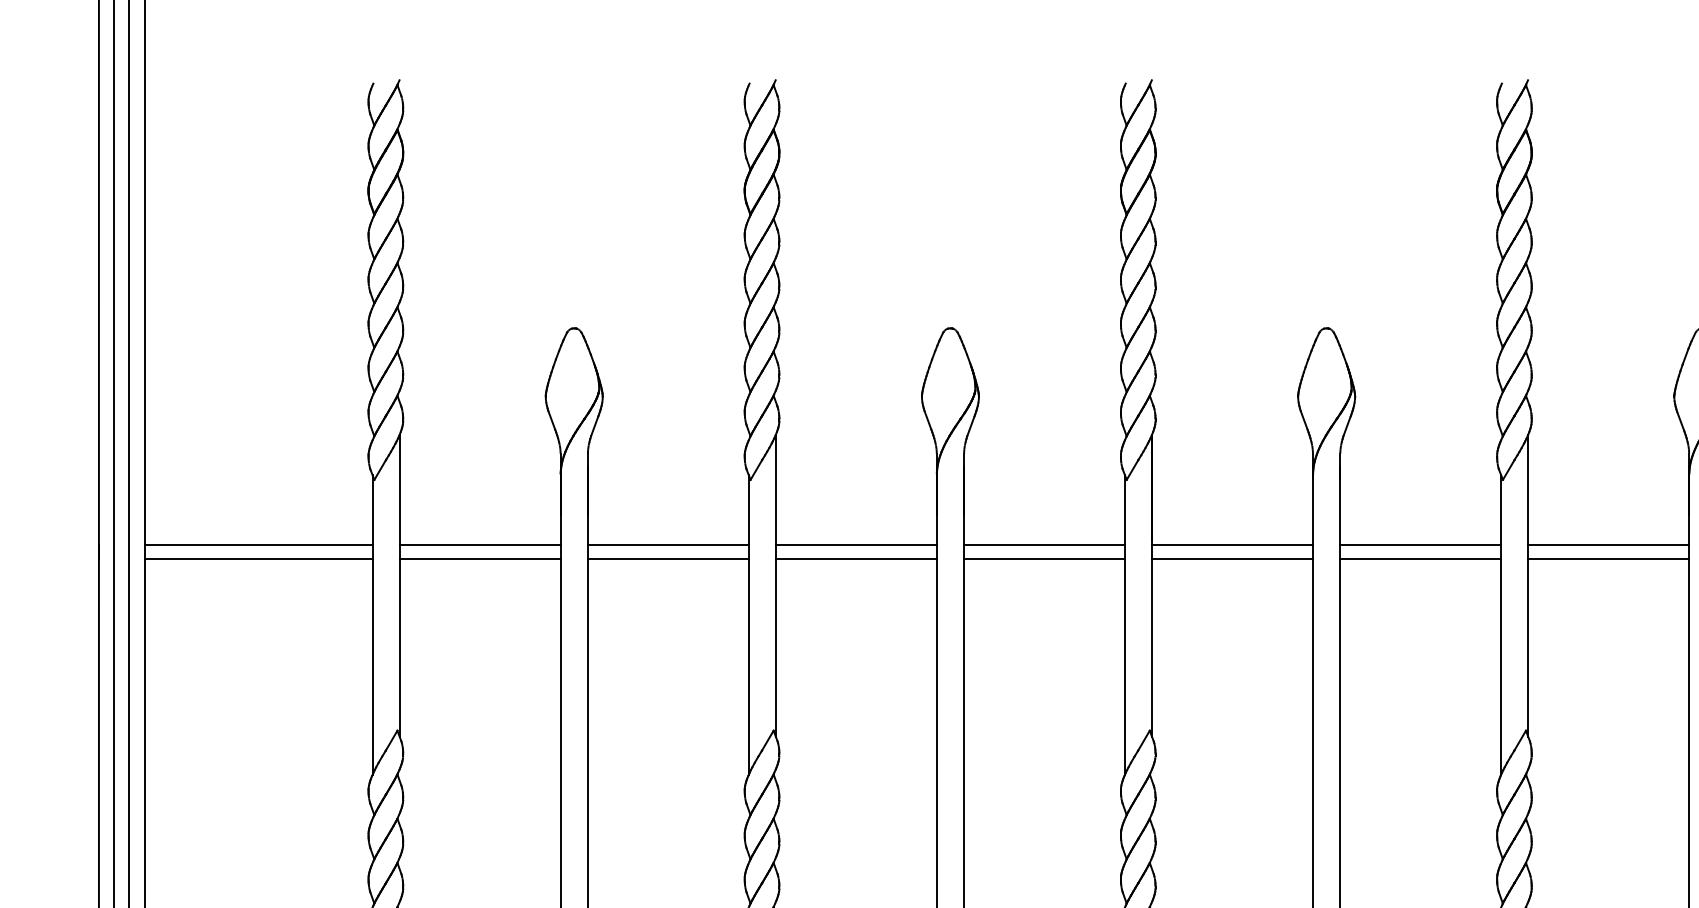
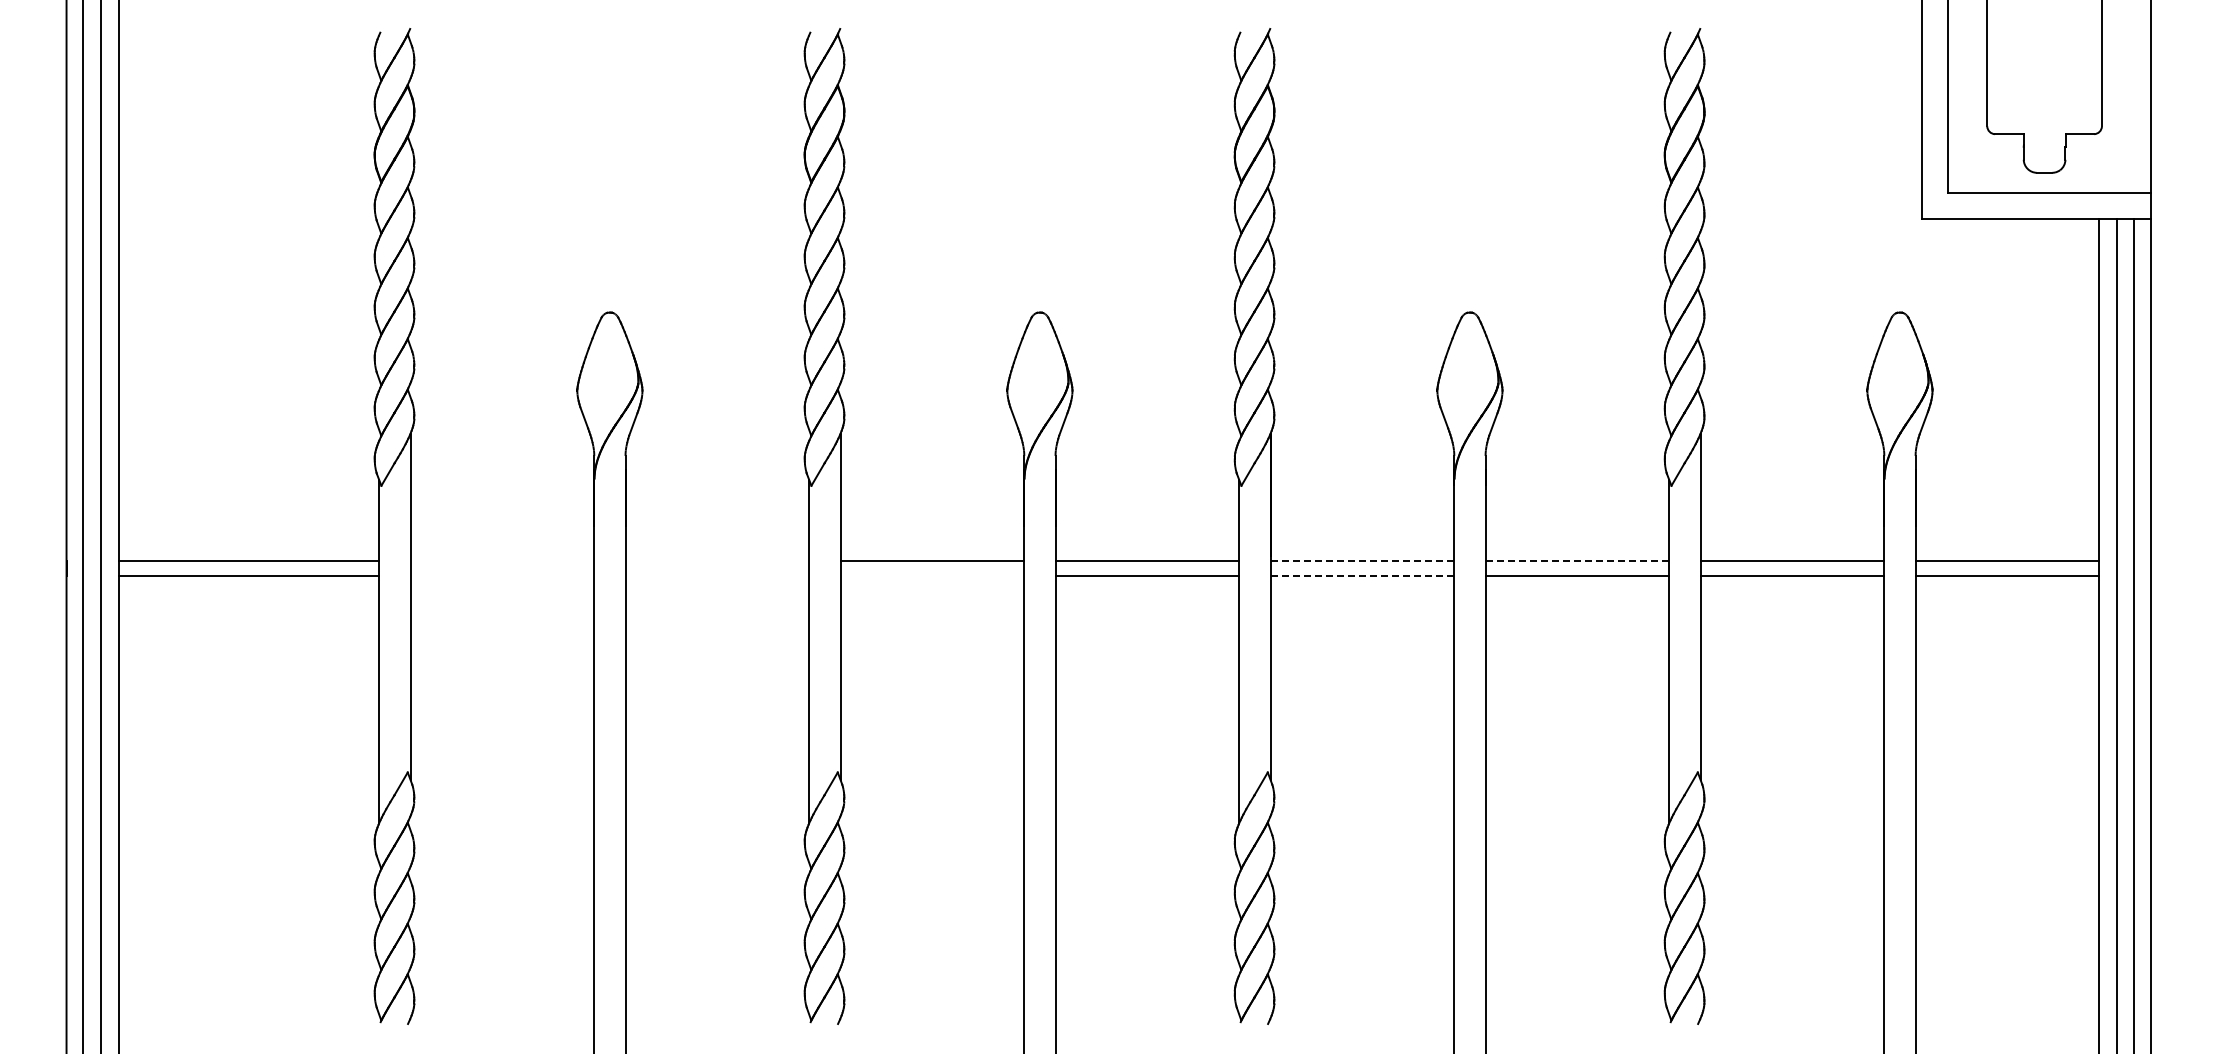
line: (480, 545) -> (502, 560), removed
line: (668, 545) -> (717, 560), removed
line: (1232, 545) -> (1362, 560), solid -> dashed
line: (1420, 545) -> (1577, 560), solid -> dashed
line: (480, 559) -> (502, 576), removed
line: (668, 559) -> (717, 576), removed
line: (856, 559) -> (932, 576), removed
line: (1232, 559) -> (1362, 576), solid -> dashed

